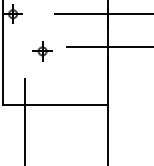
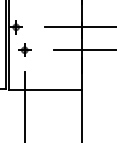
part: (42, 50) -> (24, 49), moved

